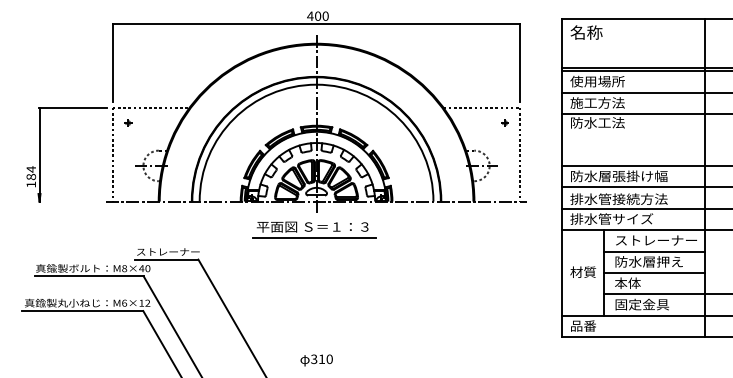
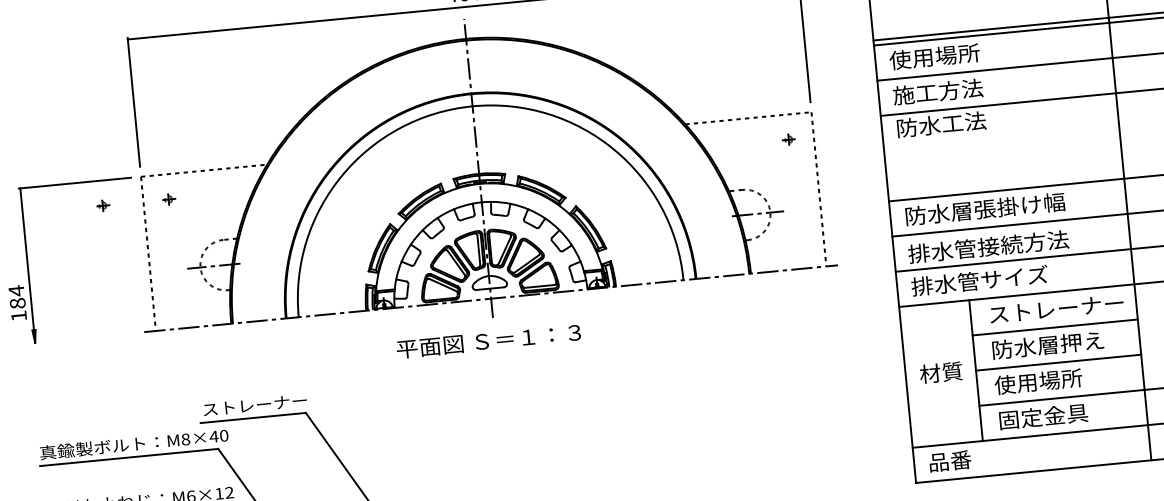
part: (88, 122) -> (103, 204), added
line: (313, 238) -> (491, 359), removed
text: (640, 282) -> (1037, 380), 本体 -> 使用場所

